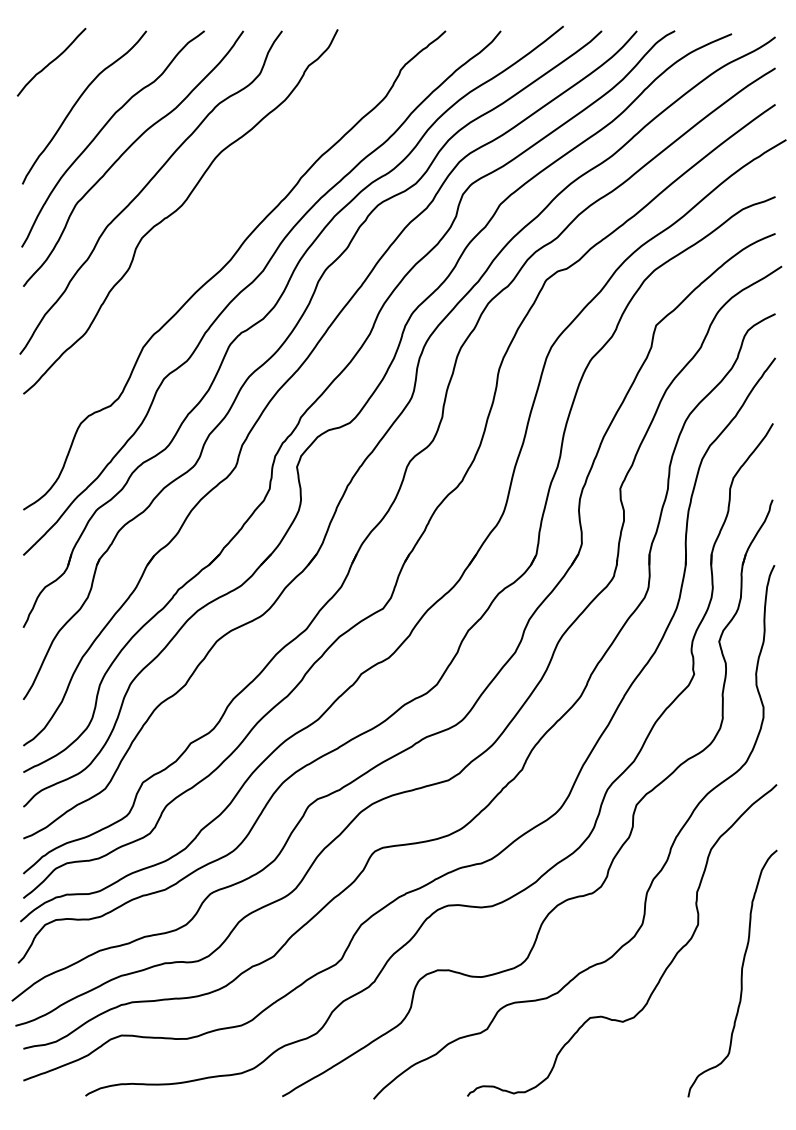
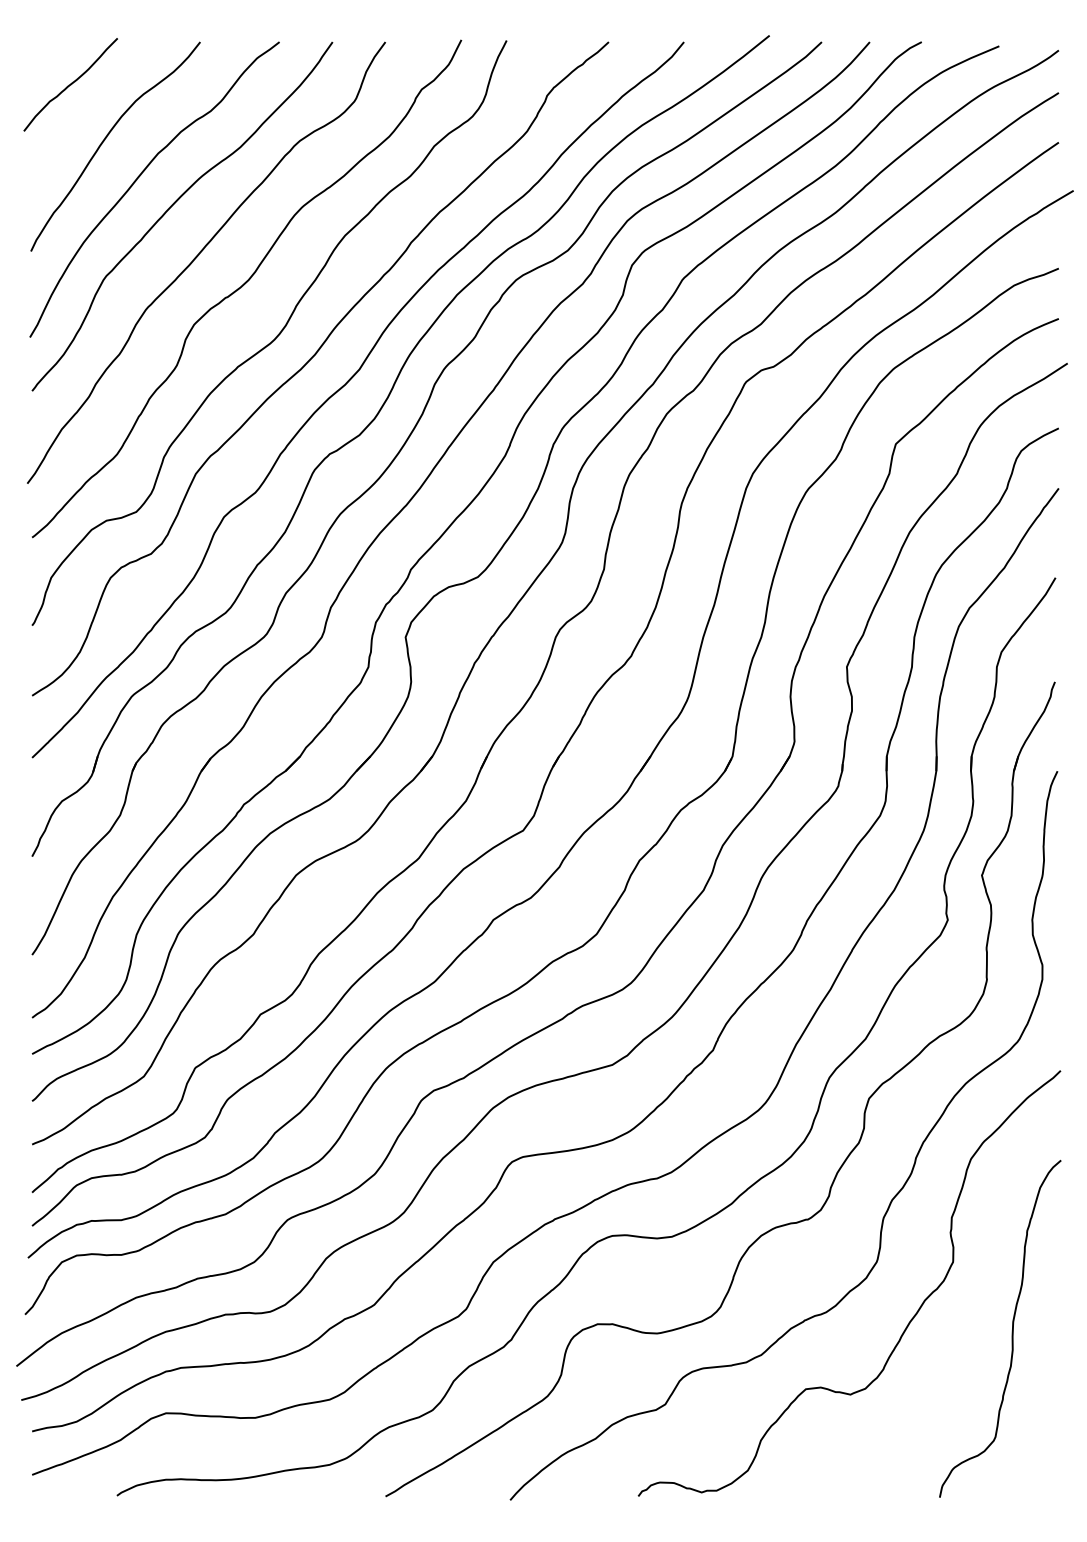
curve: (201, 247) -> (275, 337), added

